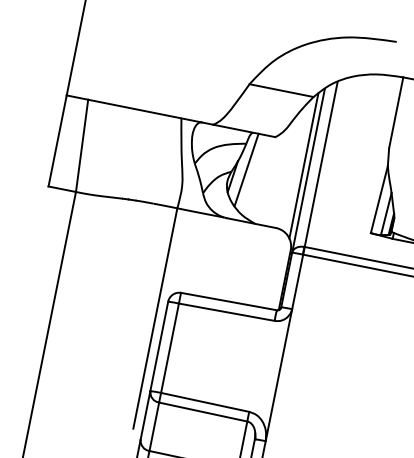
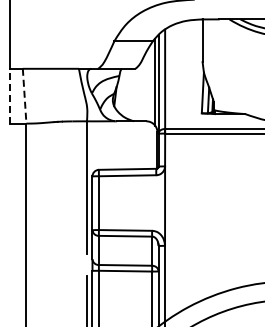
line: (57, 139) -> (9, 95), solid -> dashed
line: (81, 146) -> (24, 96), solid -> dashed
line: (246, 168) -> (122, 90), removed

